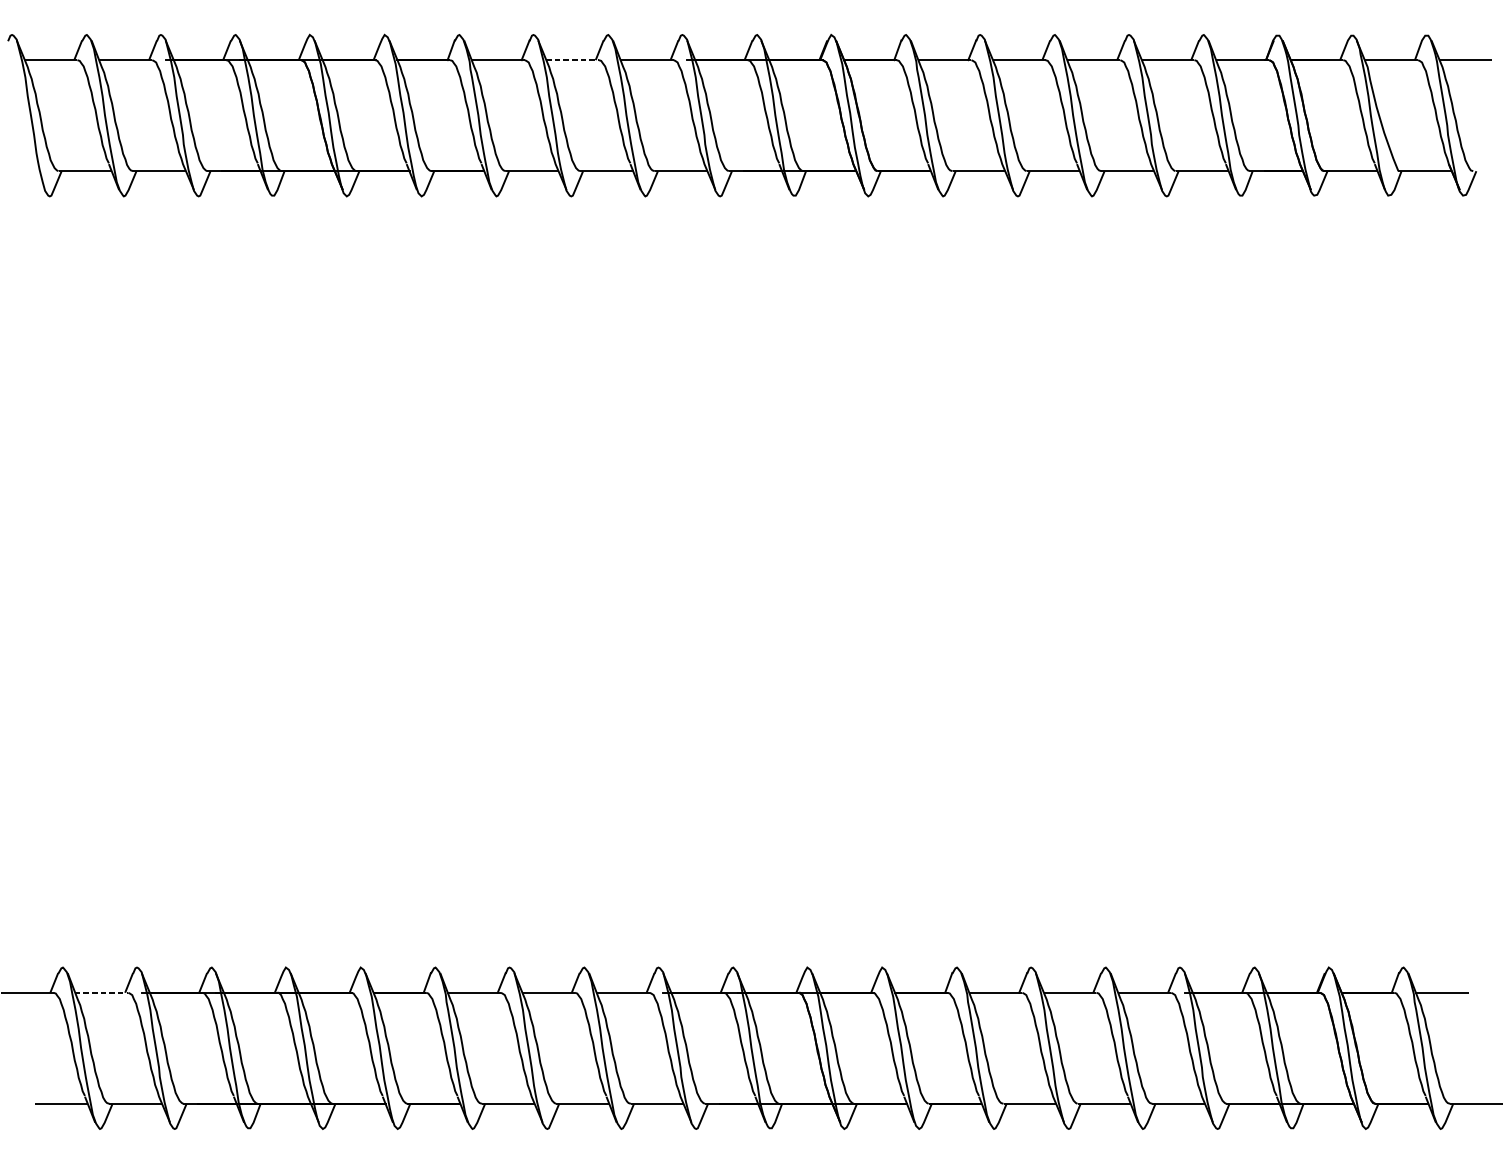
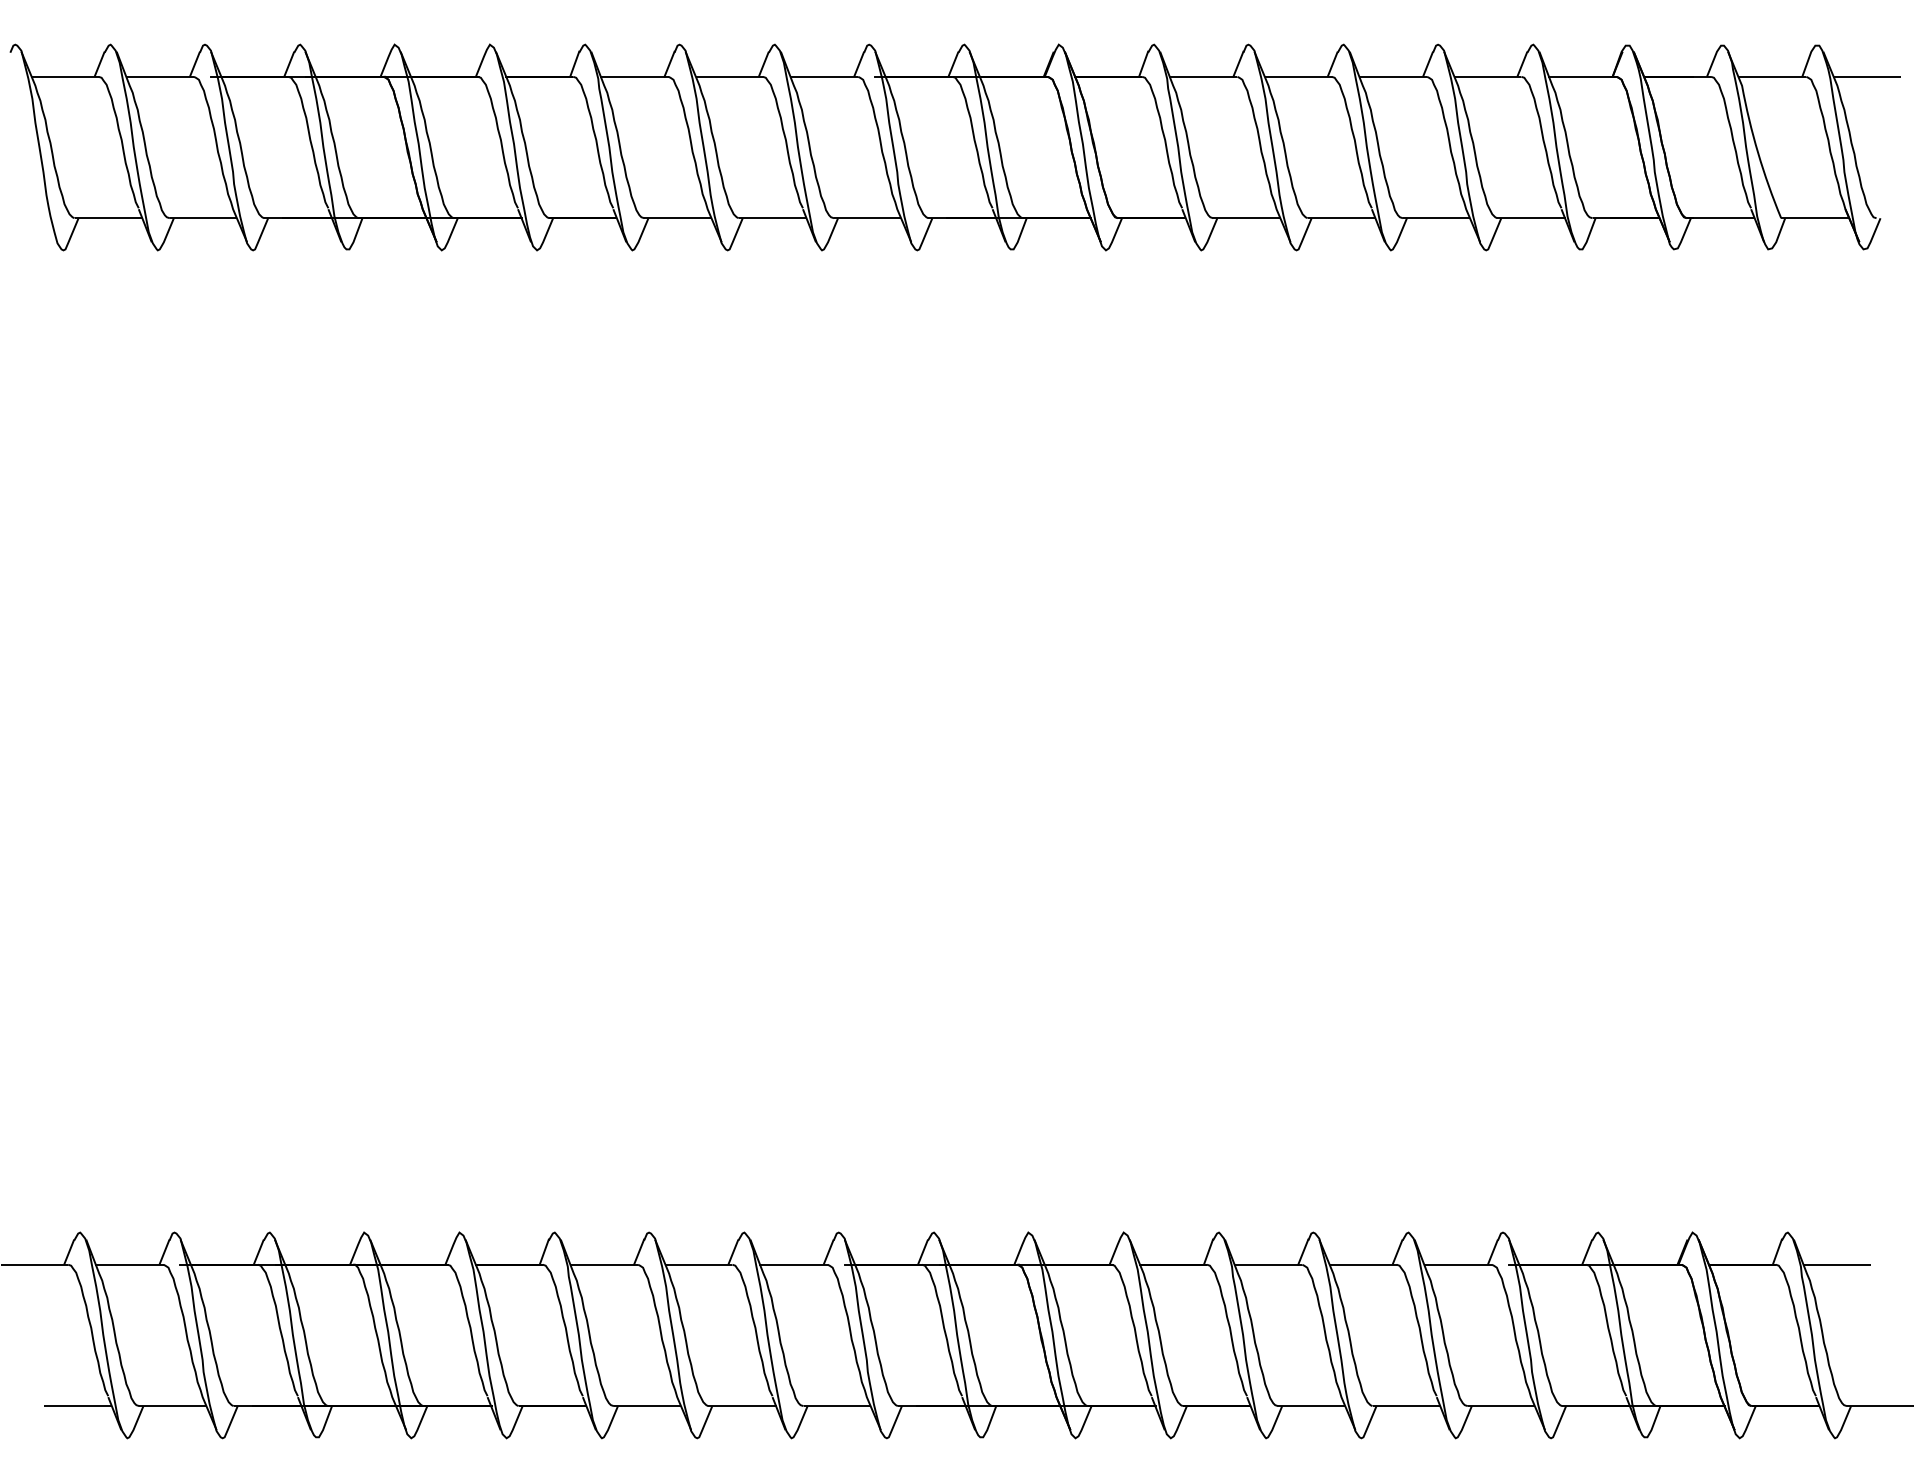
line: (572, 59) -> (729, 76), dashed -> solid
line: (101, 992) -> (129, 1264), dashed -> solid

